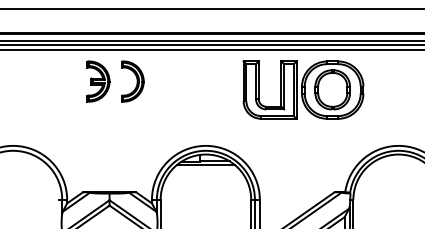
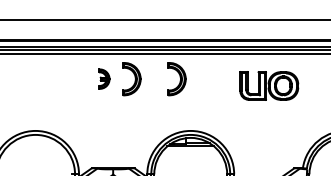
part: (98, 81) -> (104, 79), size x0.6
part: (188, 81) -> (176, 79), added
part: (303, 89) -> (269, 85), size x0.6

